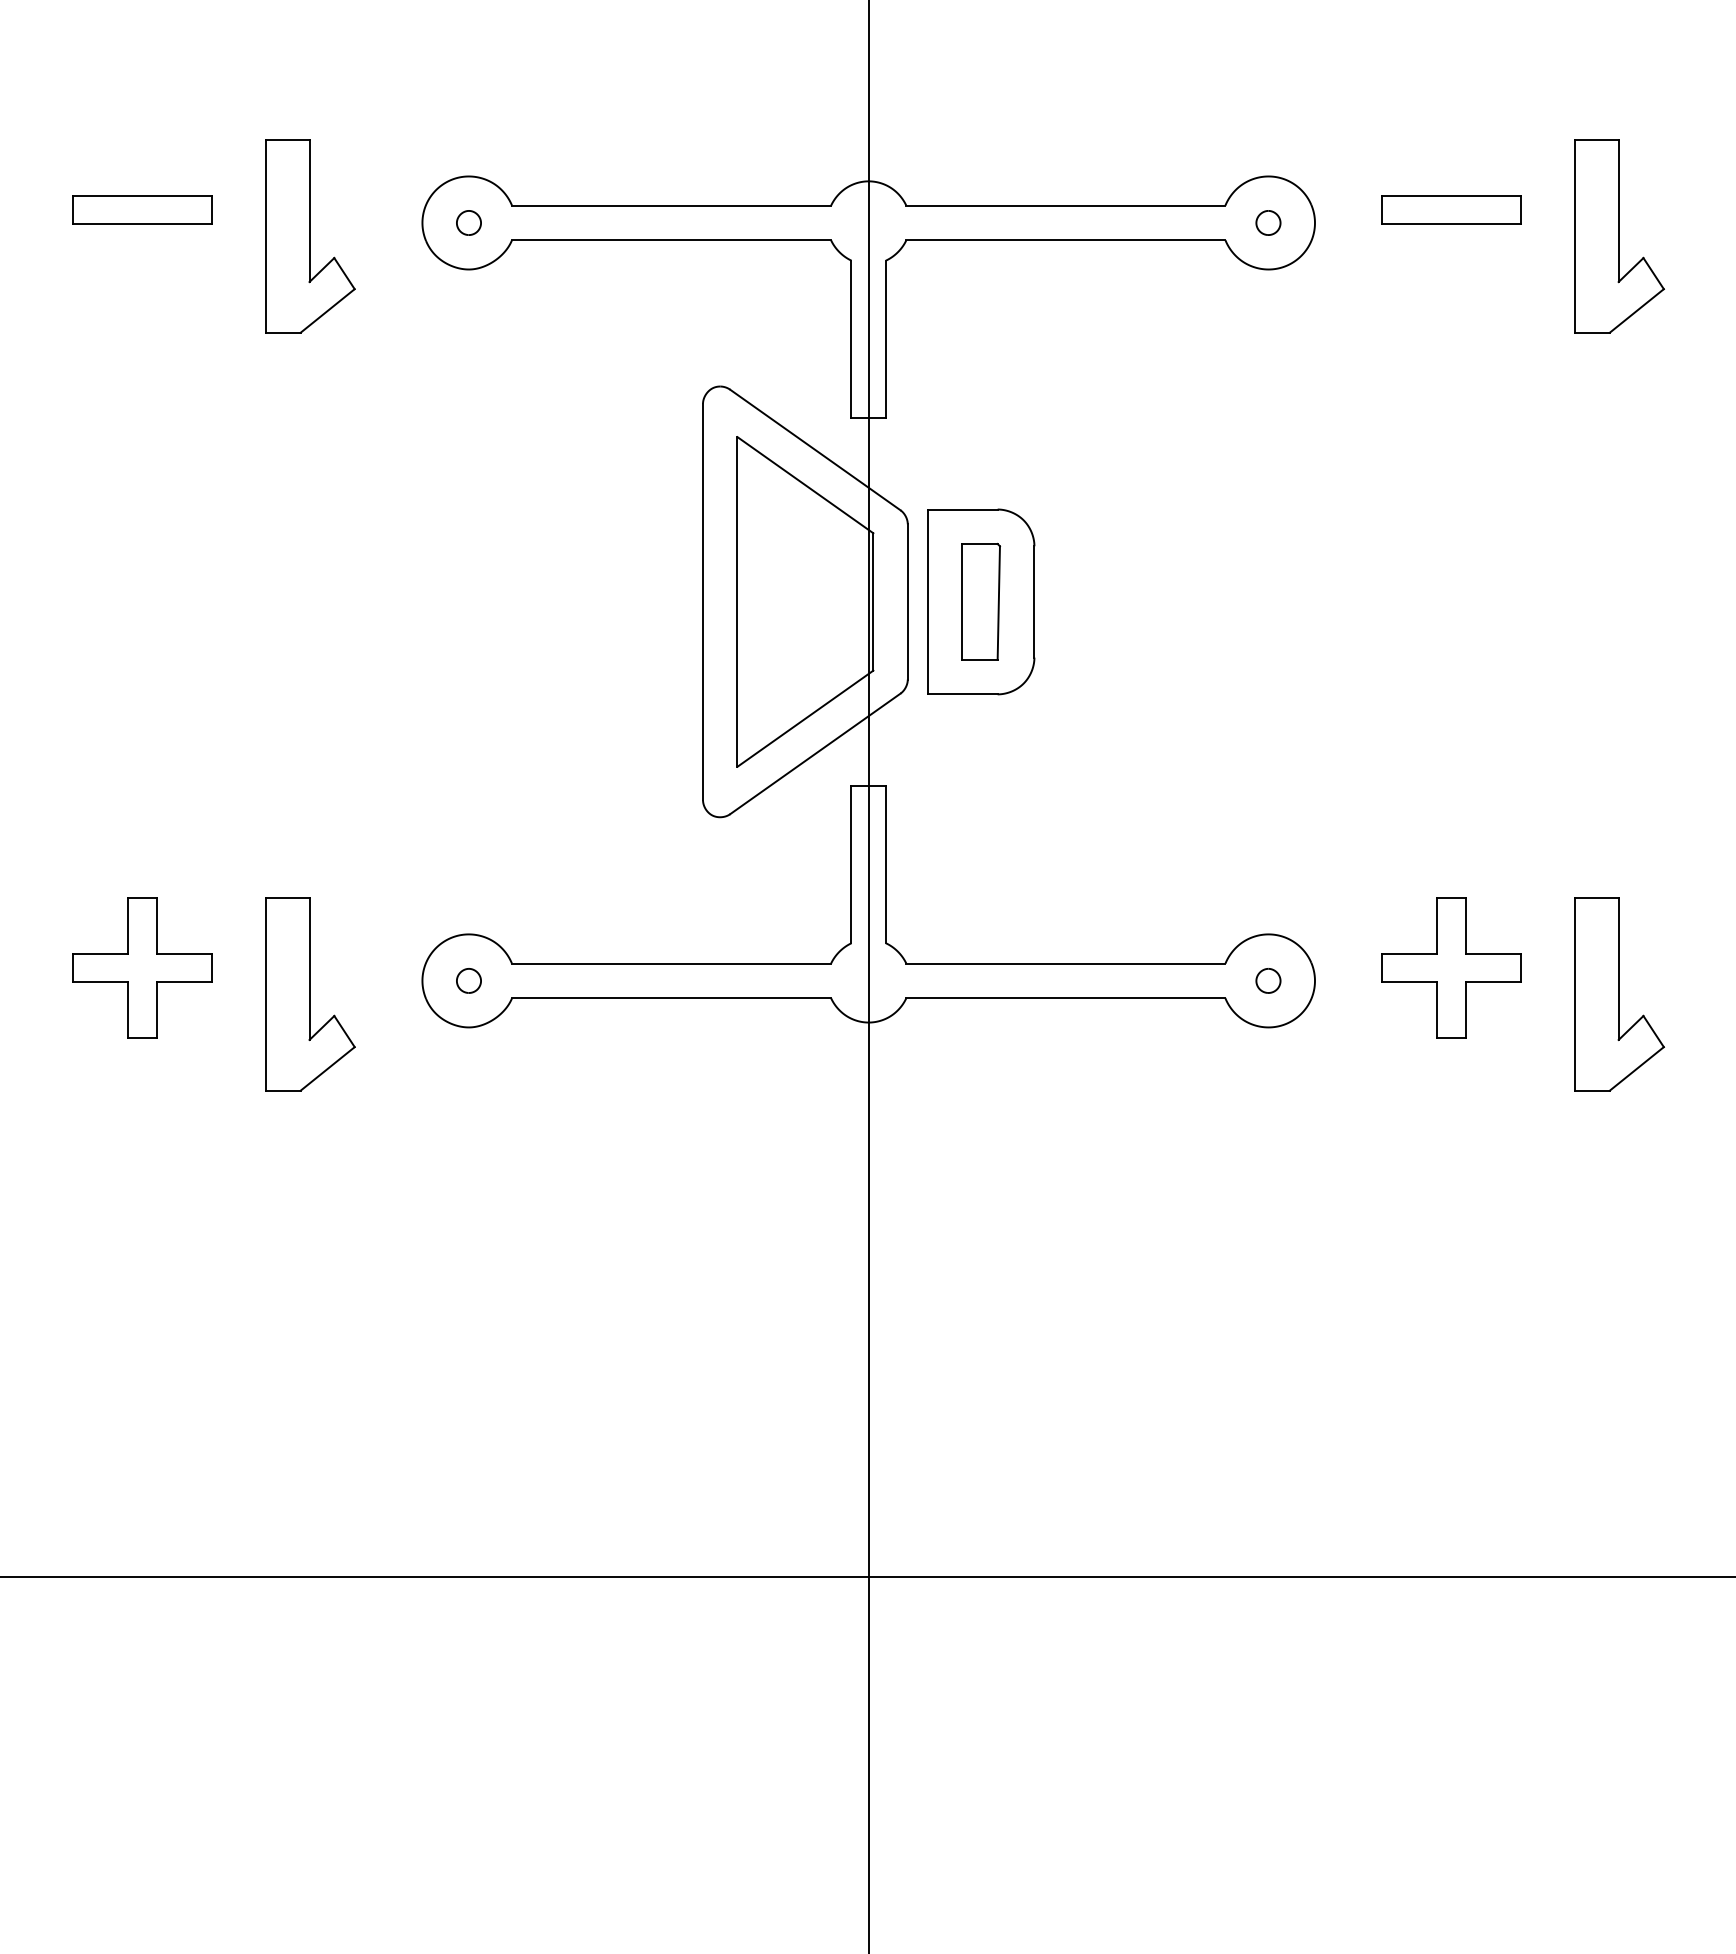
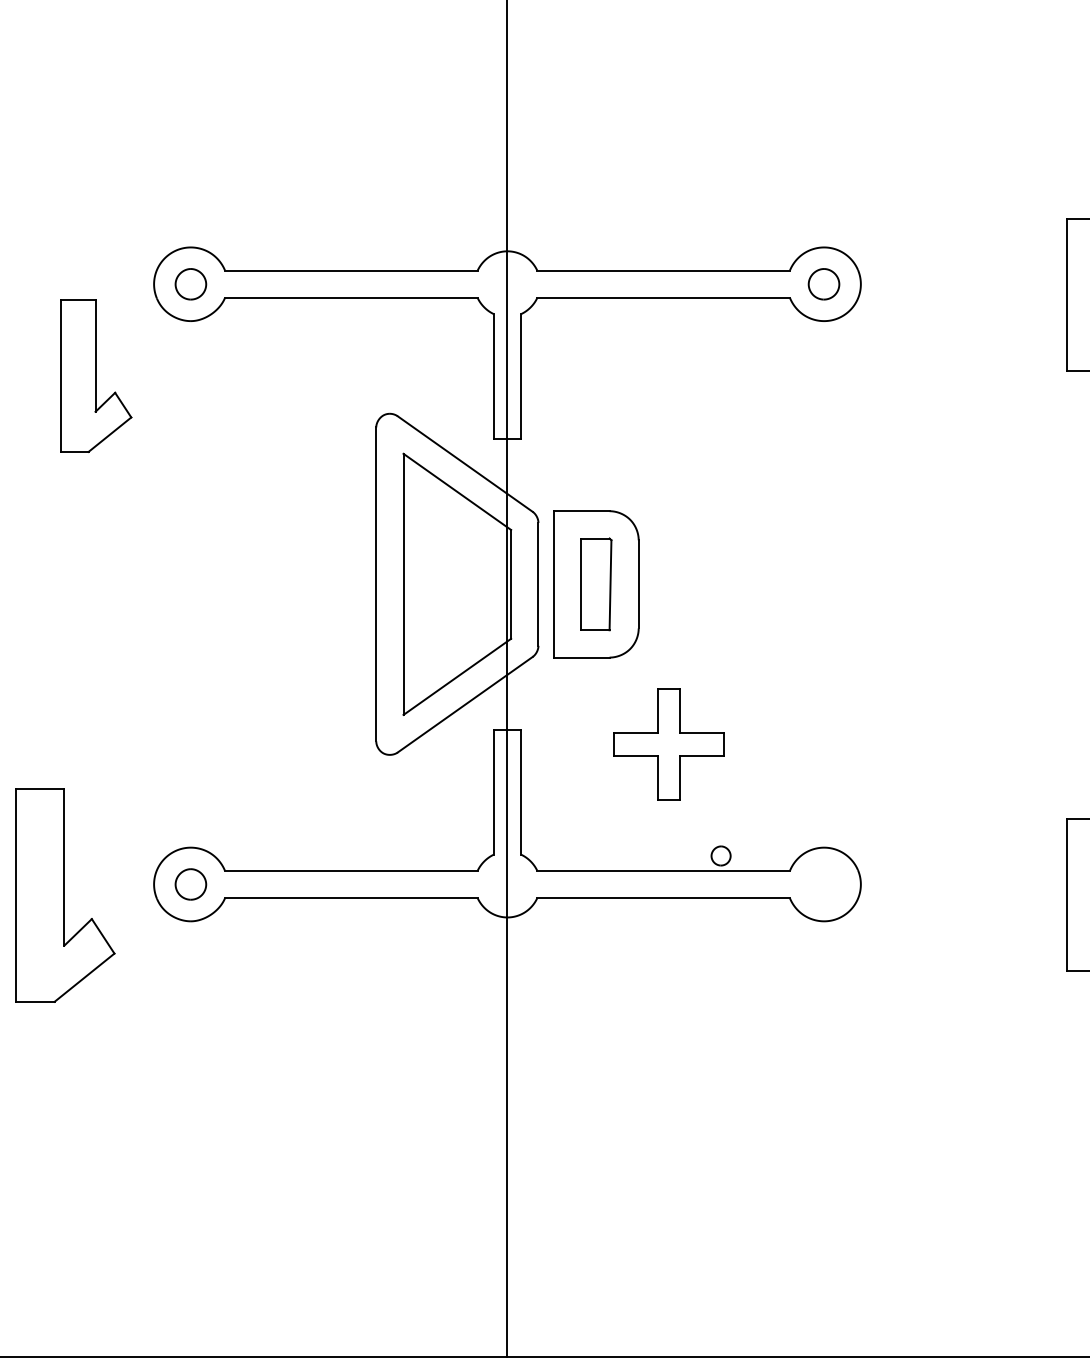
part: (1451, 209) -> (968, 273), removed
part: (468, 222) -> (190, 283), size x1.6
part: (1268, 222) -> (824, 283), size x1.6
part: (310, 236) -> (96, 375), moved
part: (1451, 967) -> (668, 743), moved
part: (468, 980) -> (190, 884), size x1.6
part: (1268, 980) -> (721, 855), moved
part: (310, 994) -> (65, 895), size x1.4

